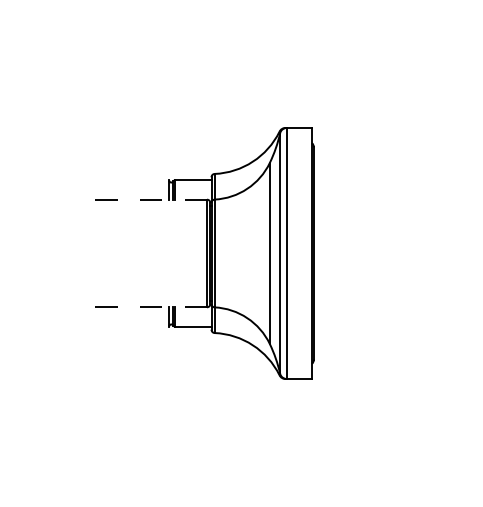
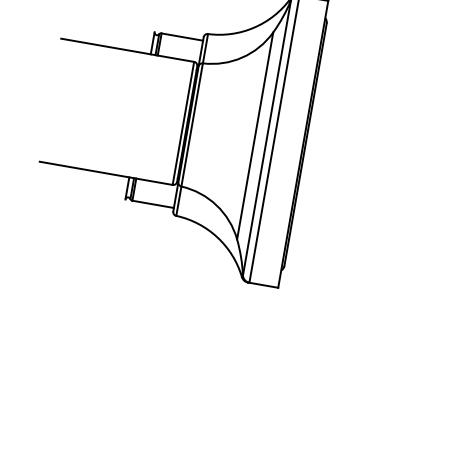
line: (148, 199) -> (127, 50), dashed -> solid
line: (148, 307) -> (105, 173), dashed -> solid

